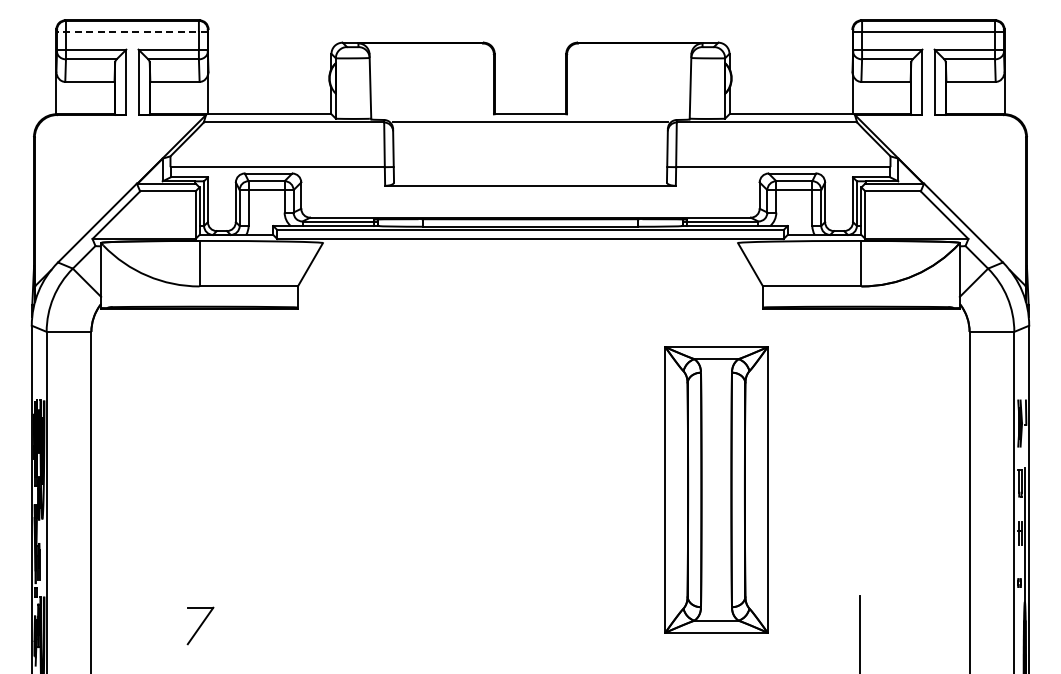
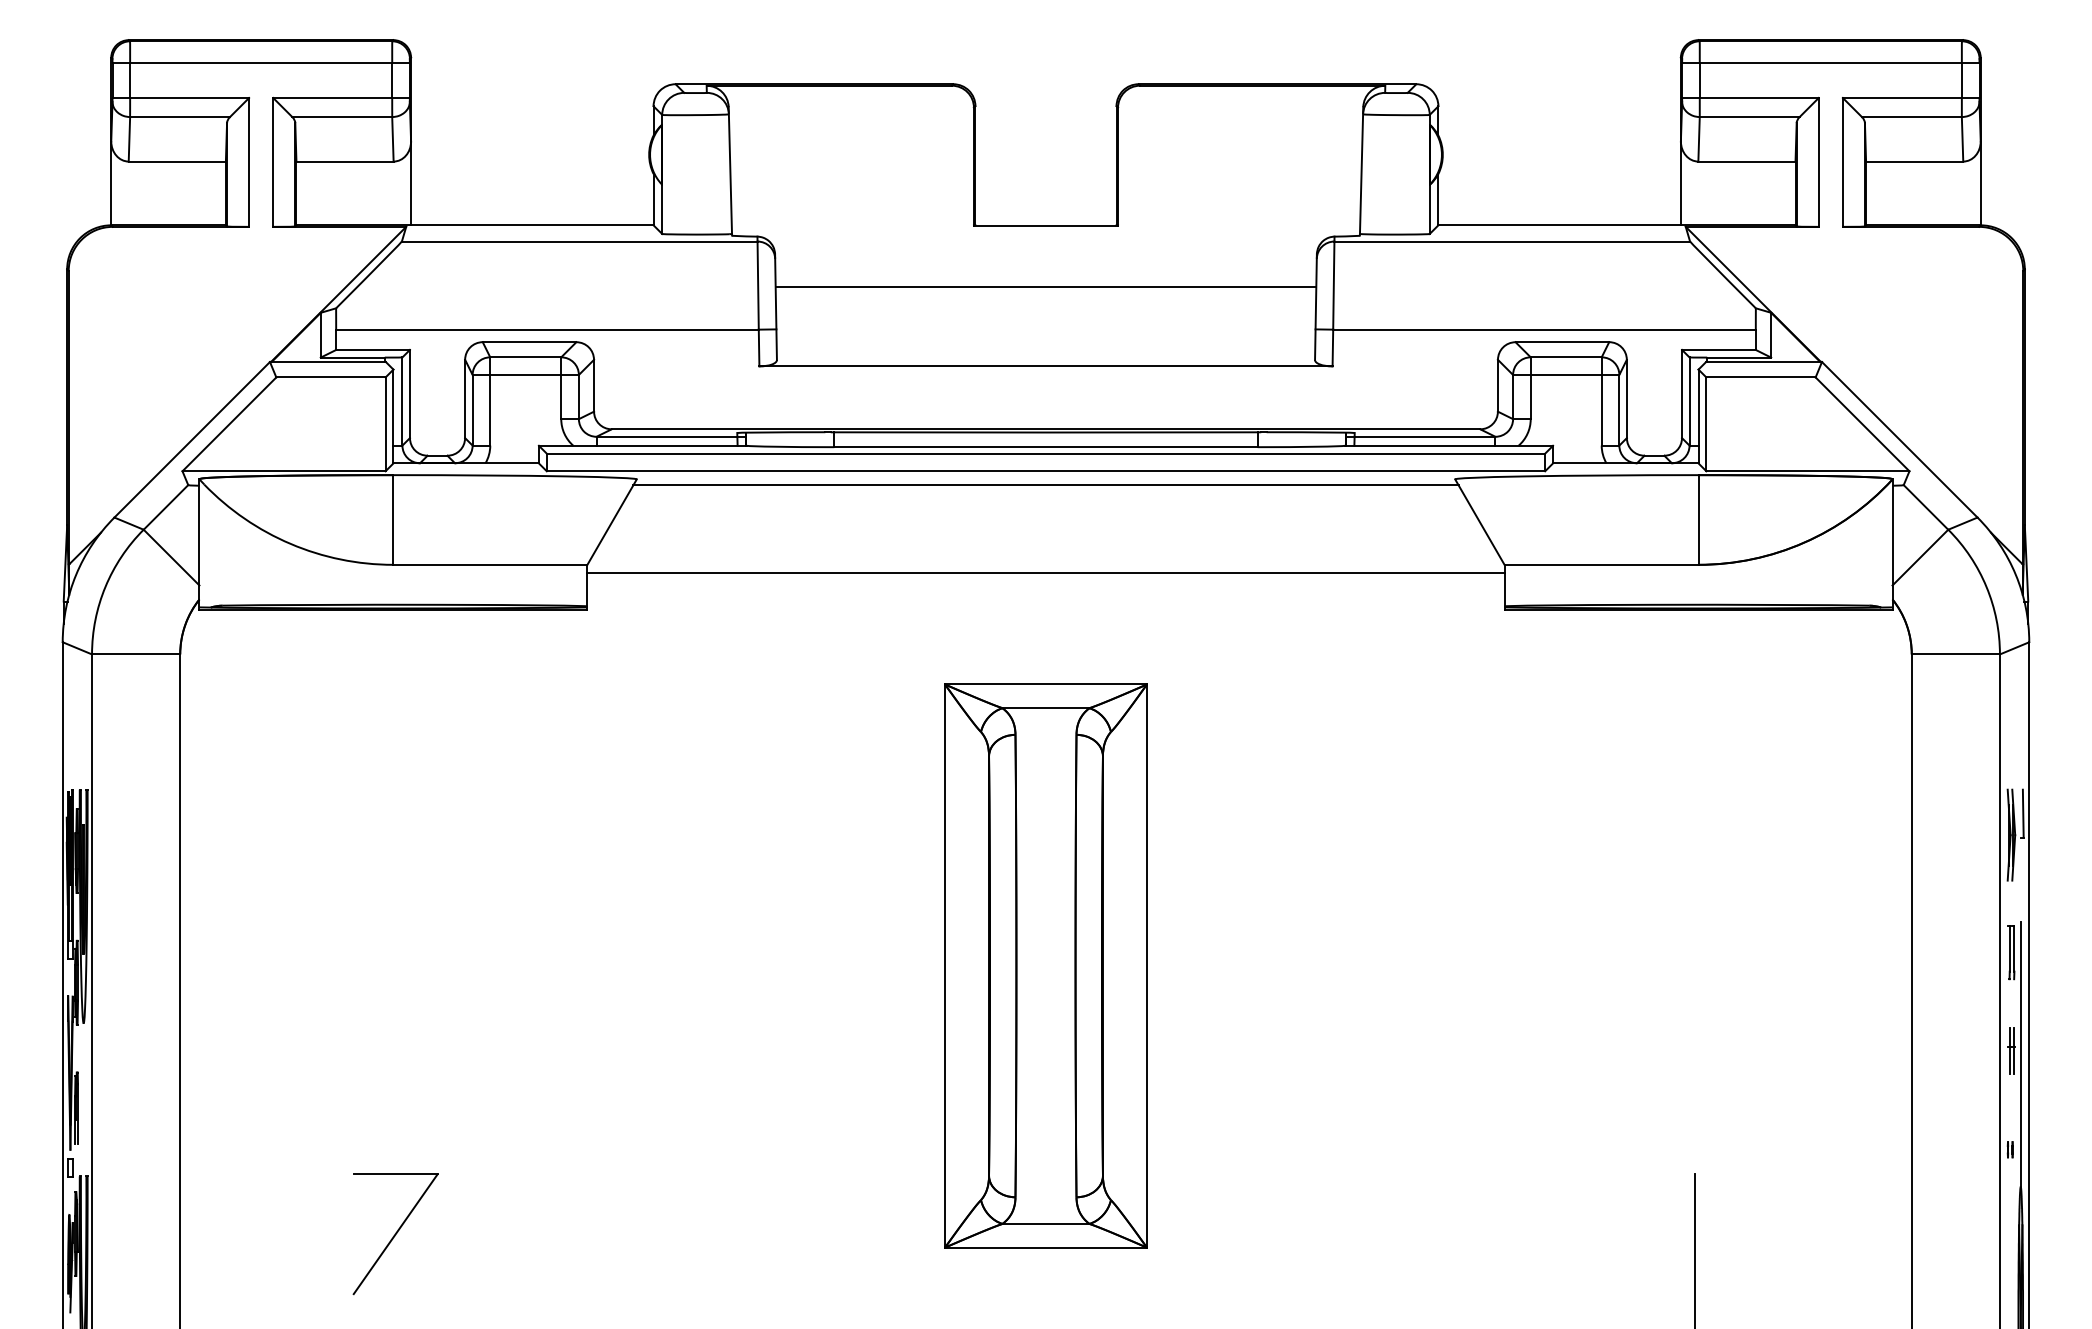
line: (131, 32) -> (259, 64), dashed -> solid
line: (530, 121) -> (1046, 286), moved
line: (530, 246) -> (1046, 486), added
line: (530, 290) -> (1046, 572), added
part: (716, 489) -> (1046, 965), moved
part: (200, 625) -> (395, 1233), size x1.67

